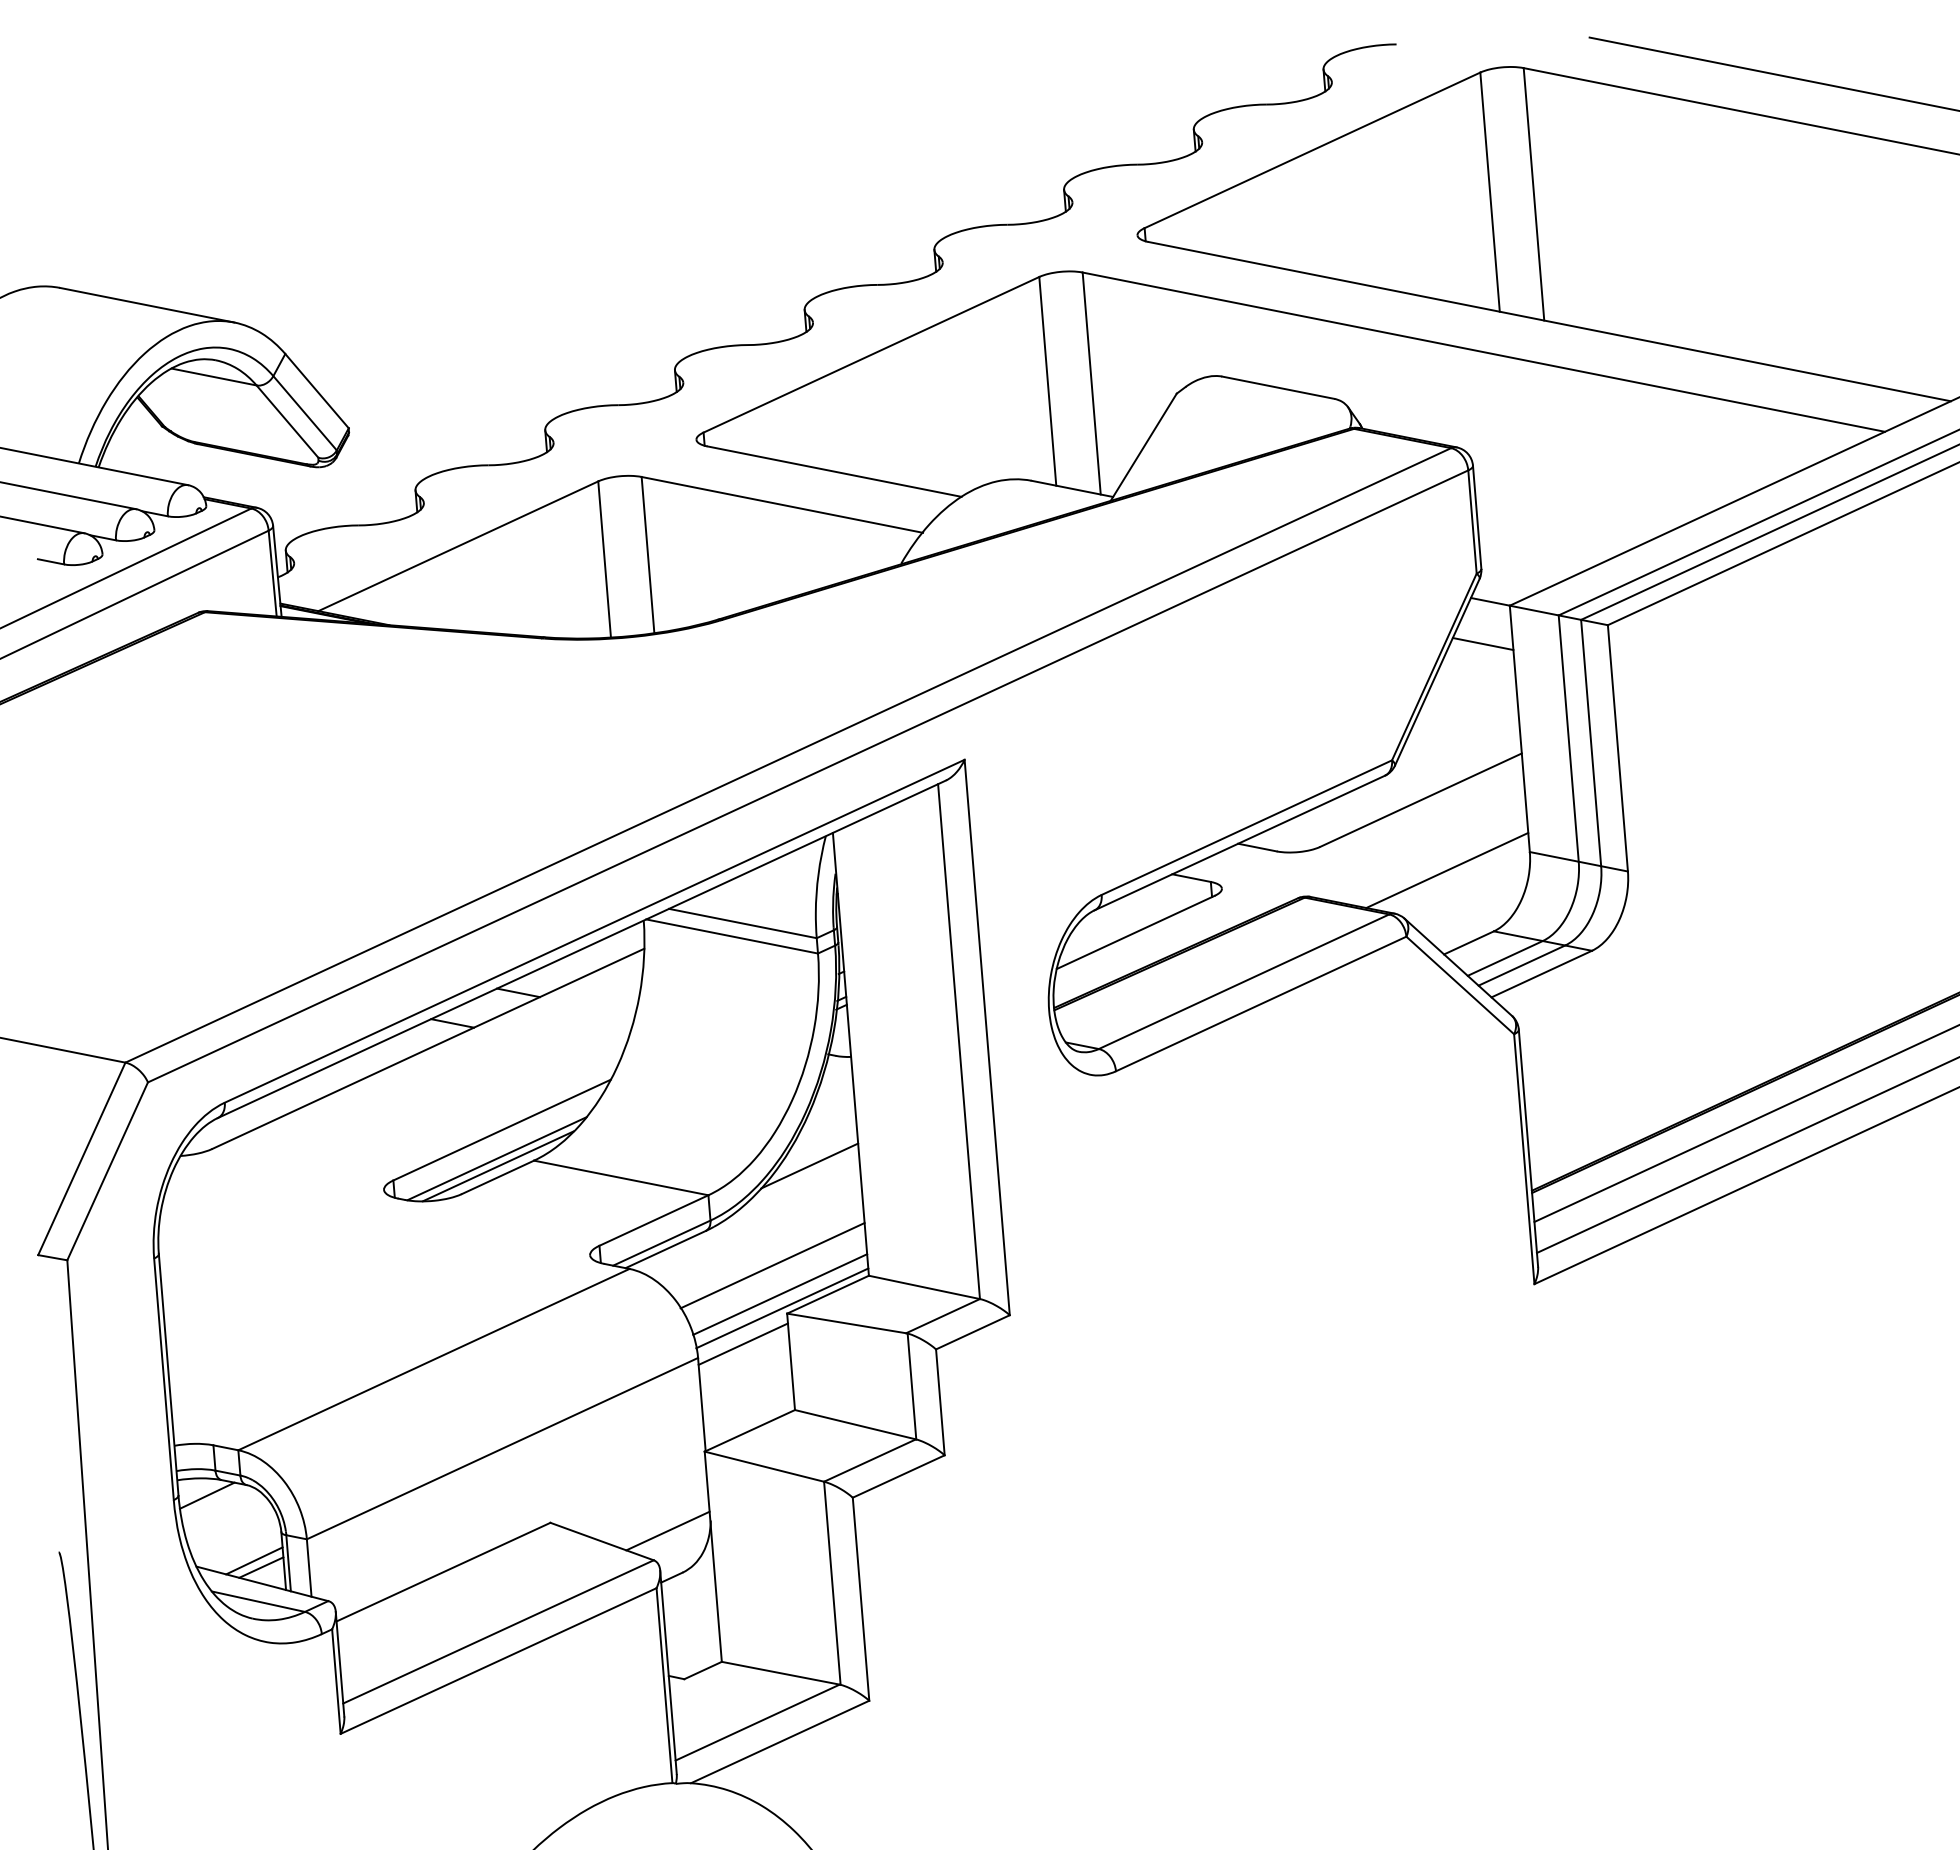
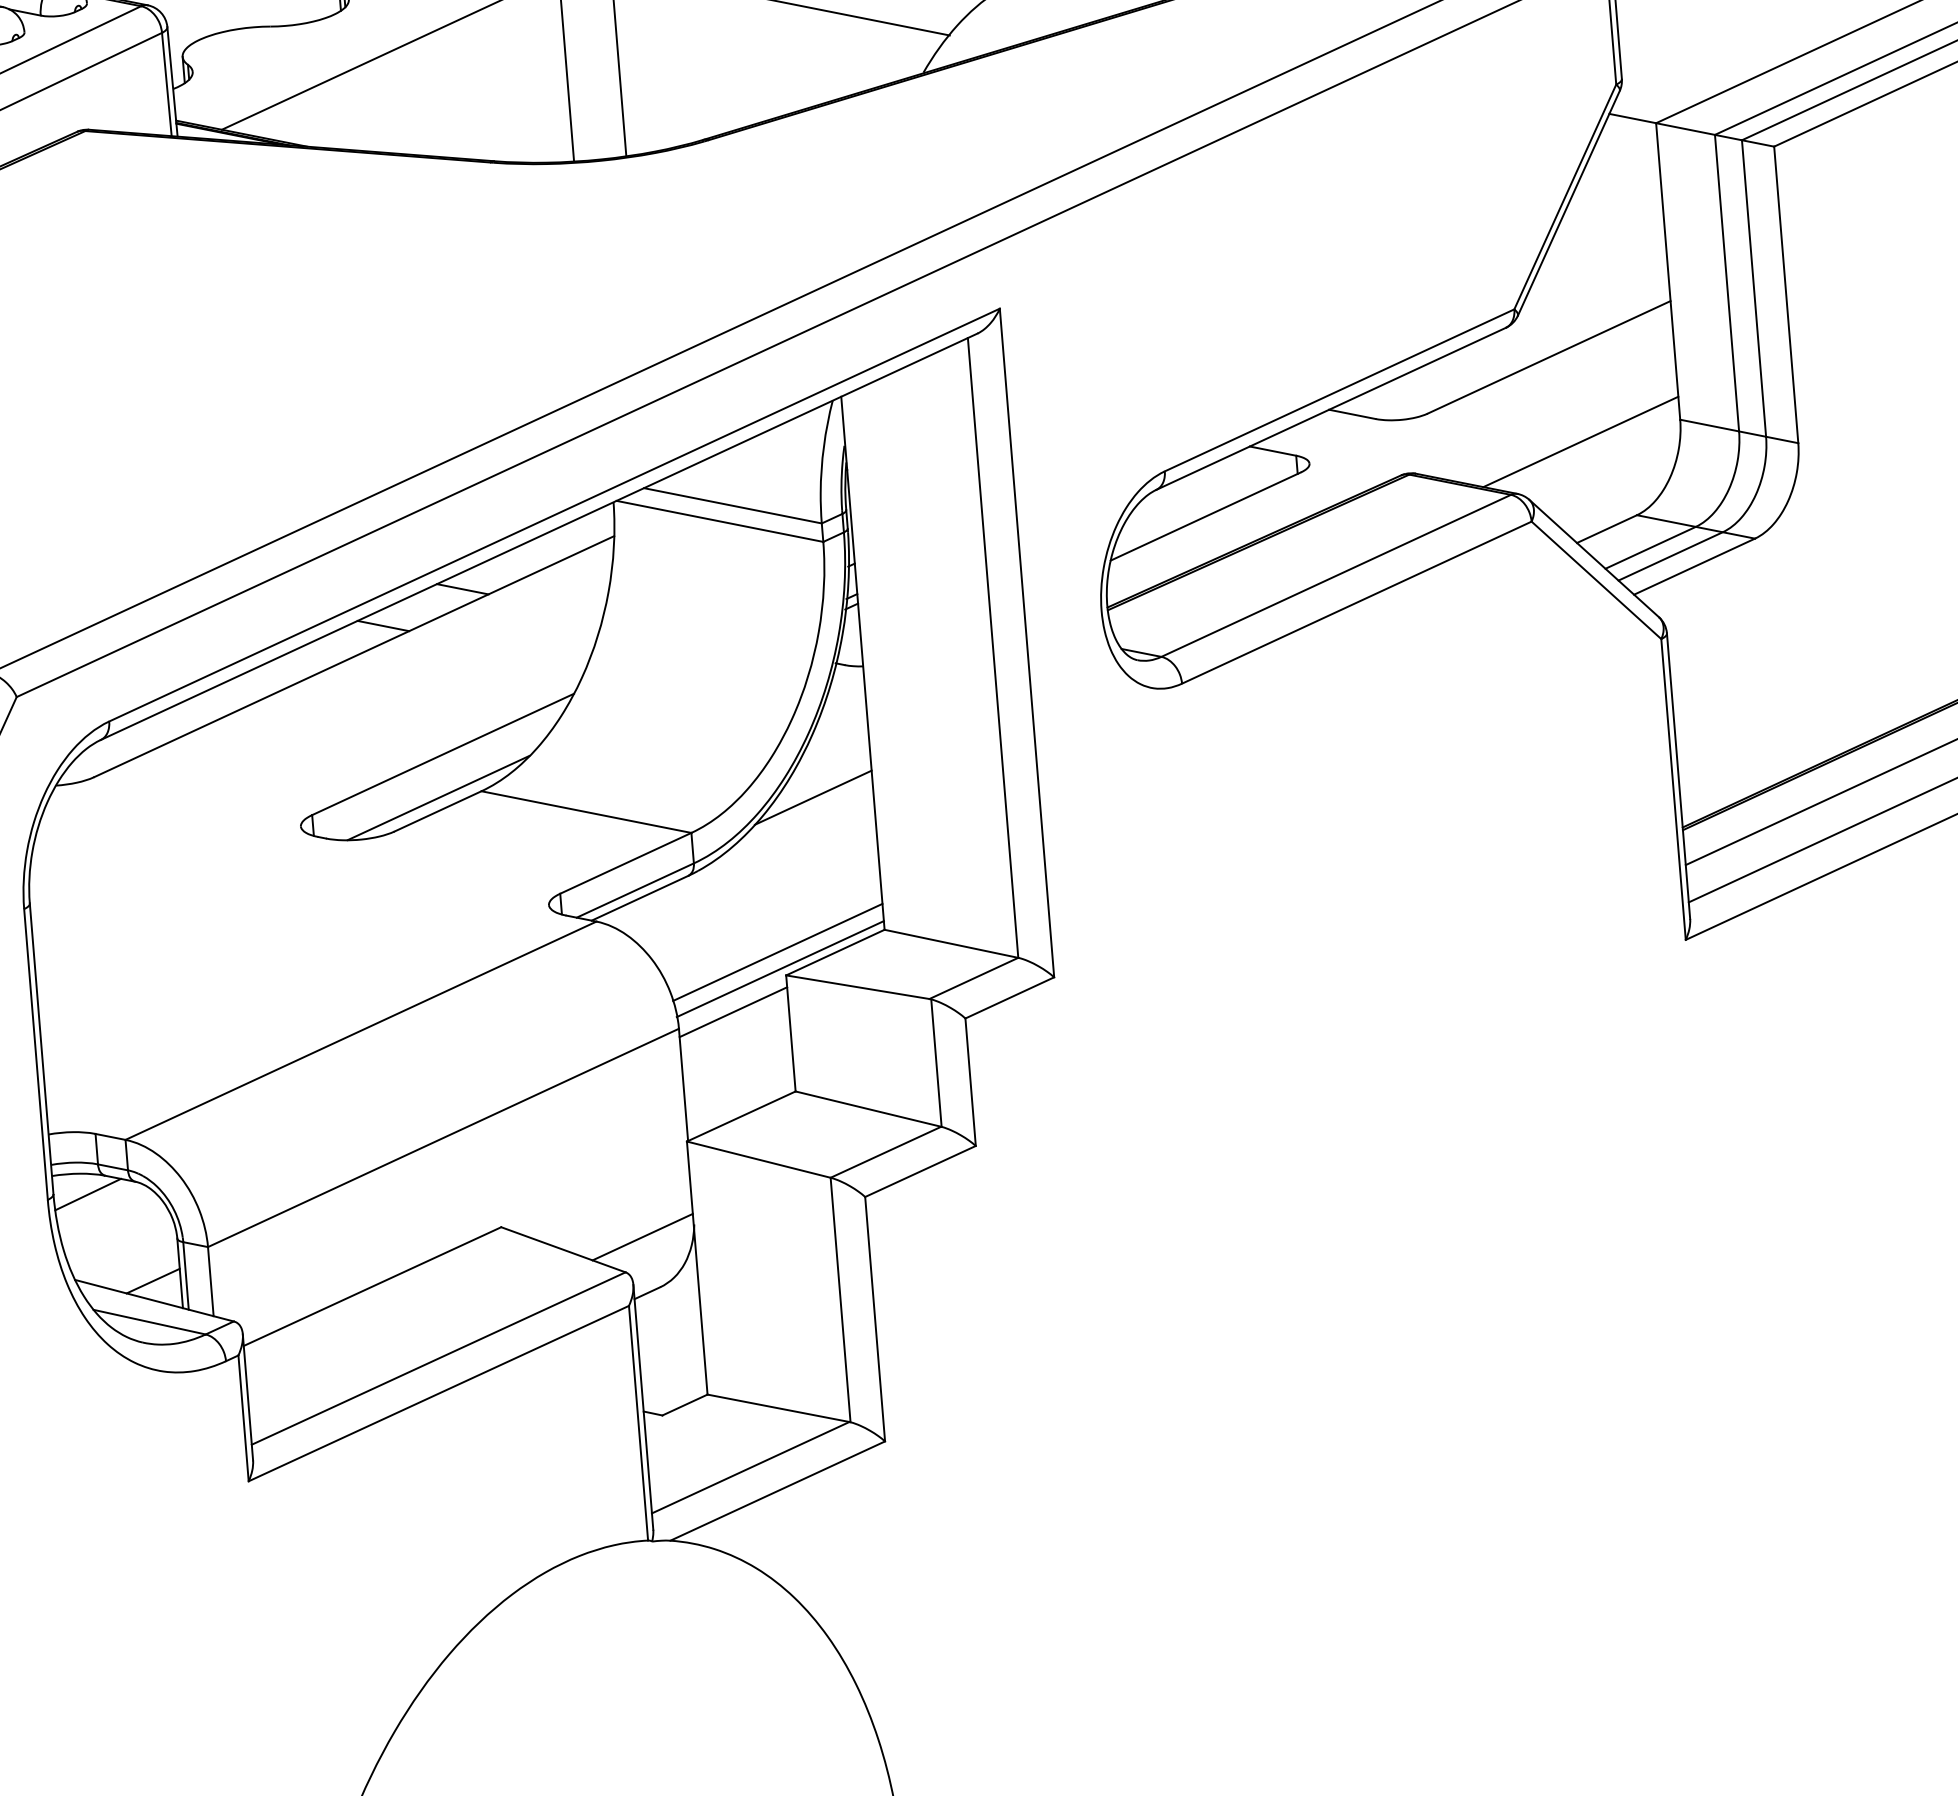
line: (1482, 644) -> (1623, 169), removed
line: (496, 1158) -> (436, 788), removed
line: (772, 1265) -> (768, 917), removed
line: (254, 1560) -> (144, 1272), removed

